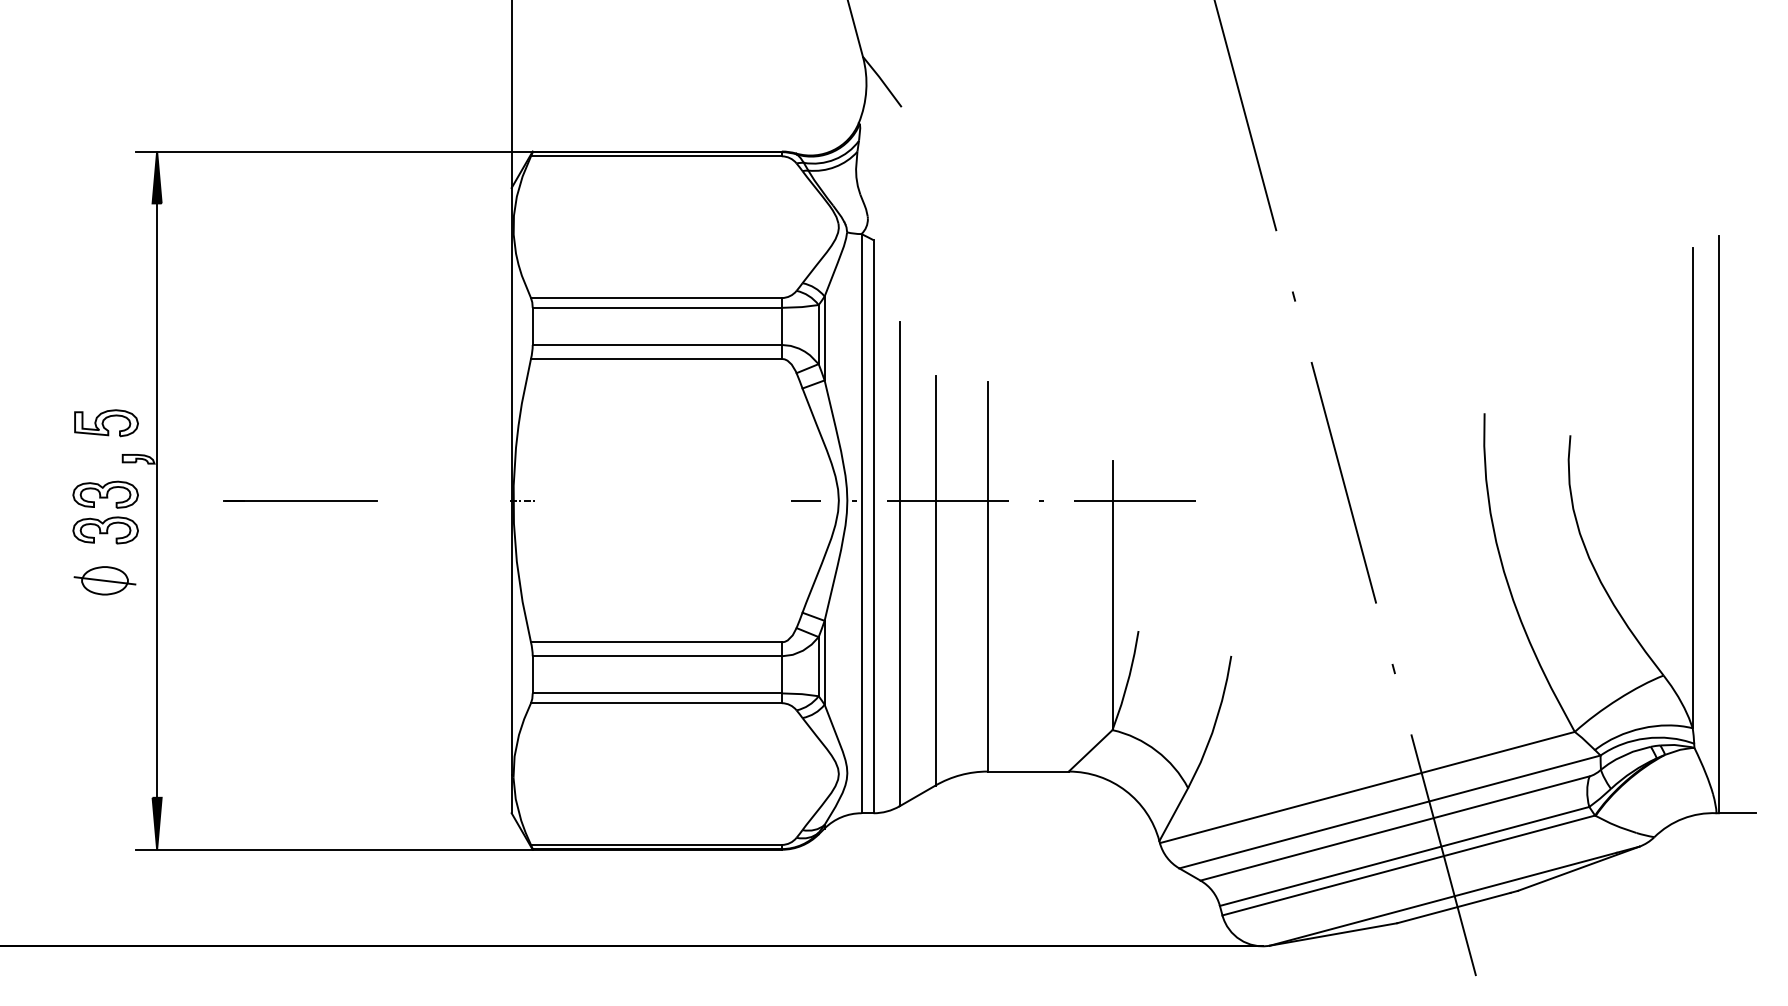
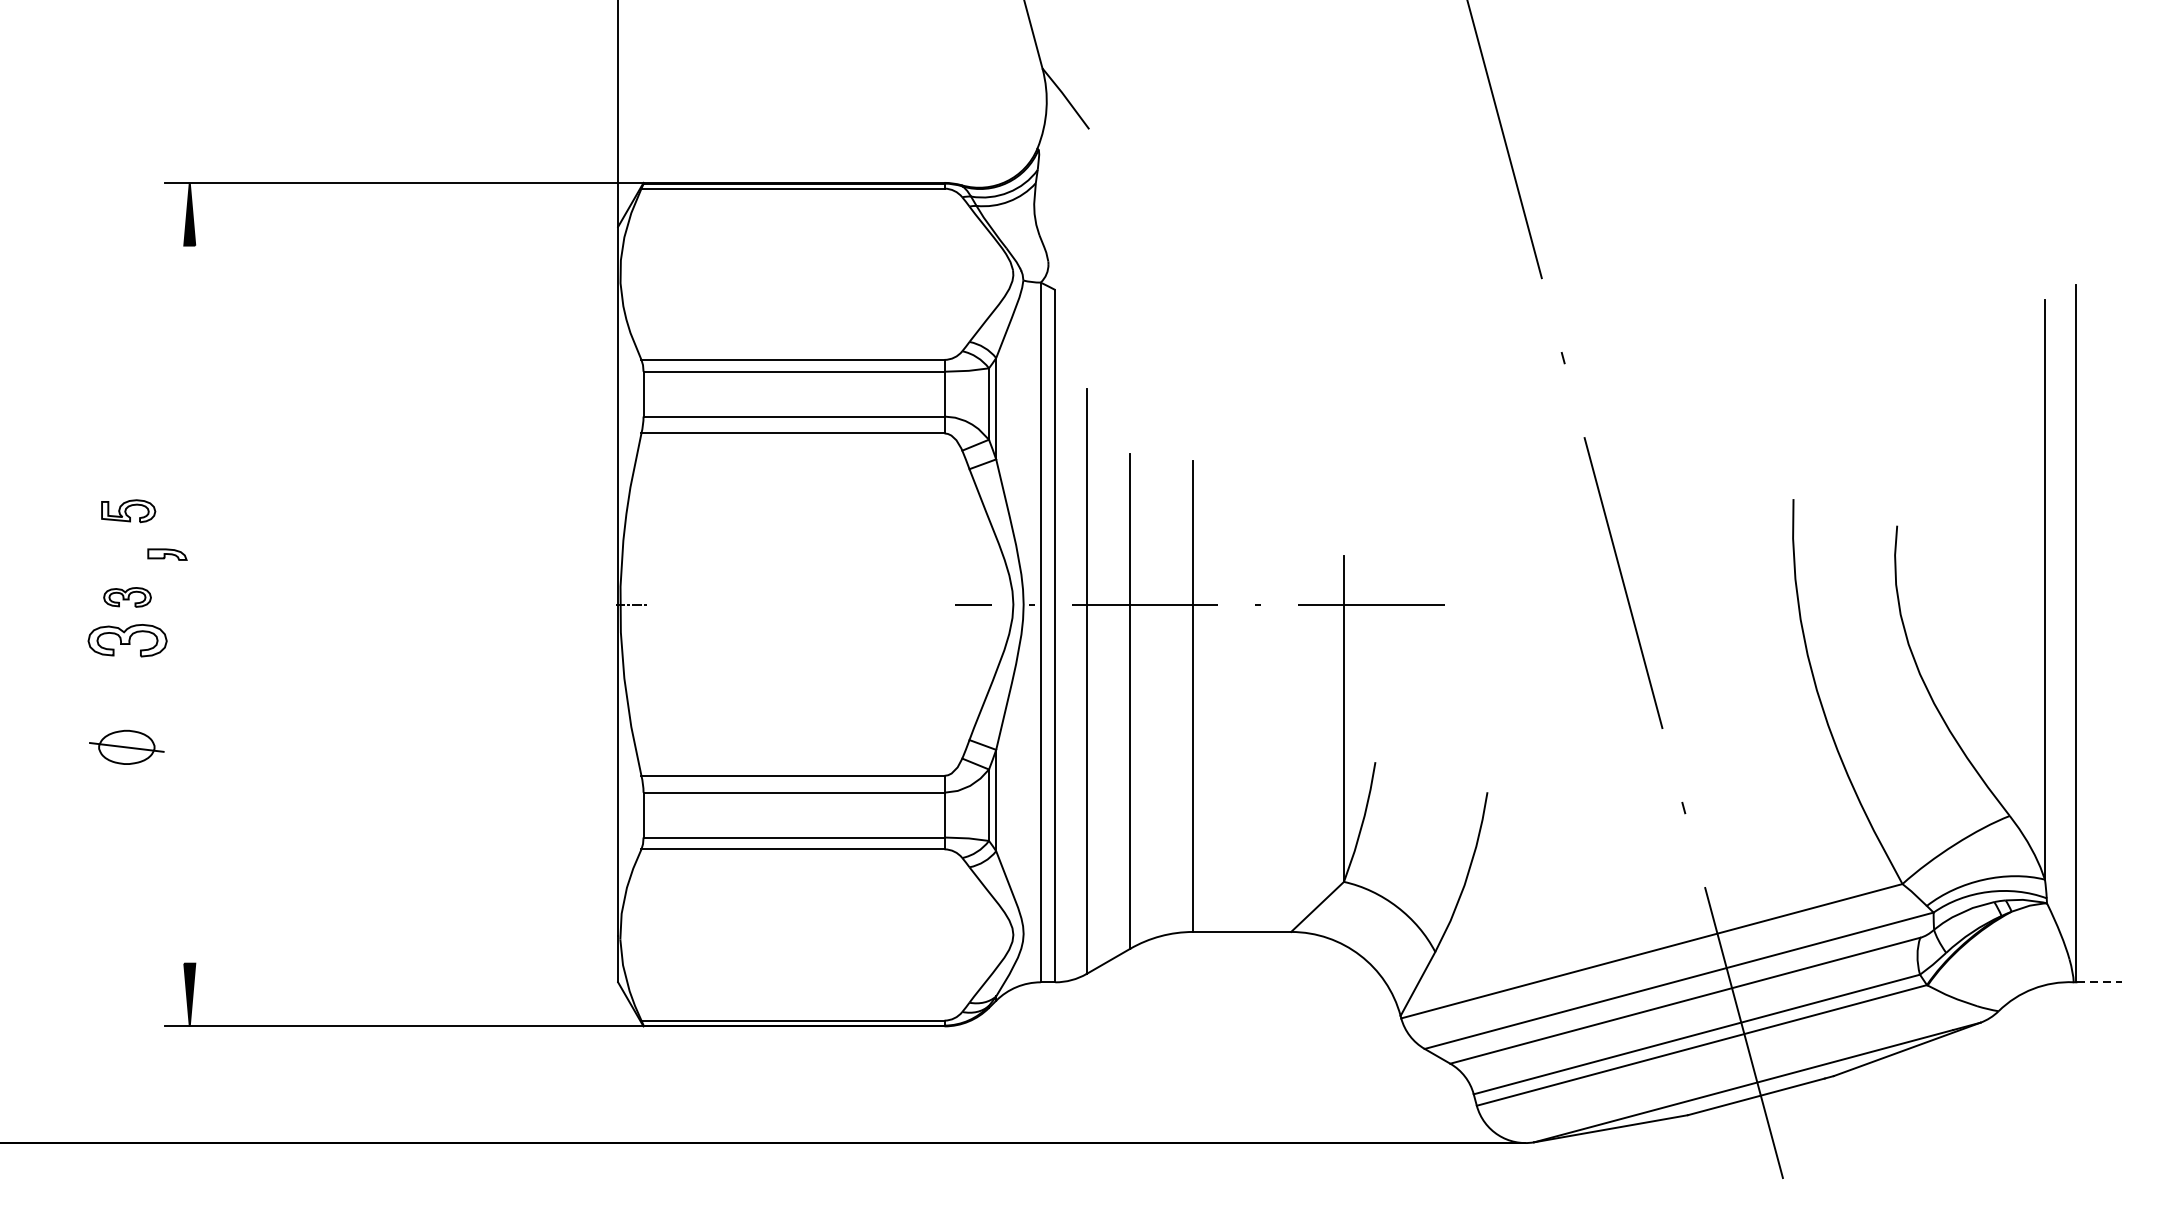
part: (106, 423) -> (128, 511), size x0.7
part: (105, 494) -> (127, 597), size x0.6
line: (157, 500) -> (190, 604), removed
line: (300, 500) -> (362, 604), removed
part: (104, 580) -> (126, 747), moved
line: (1737, 813) -> (2099, 982), solid -> dashed

